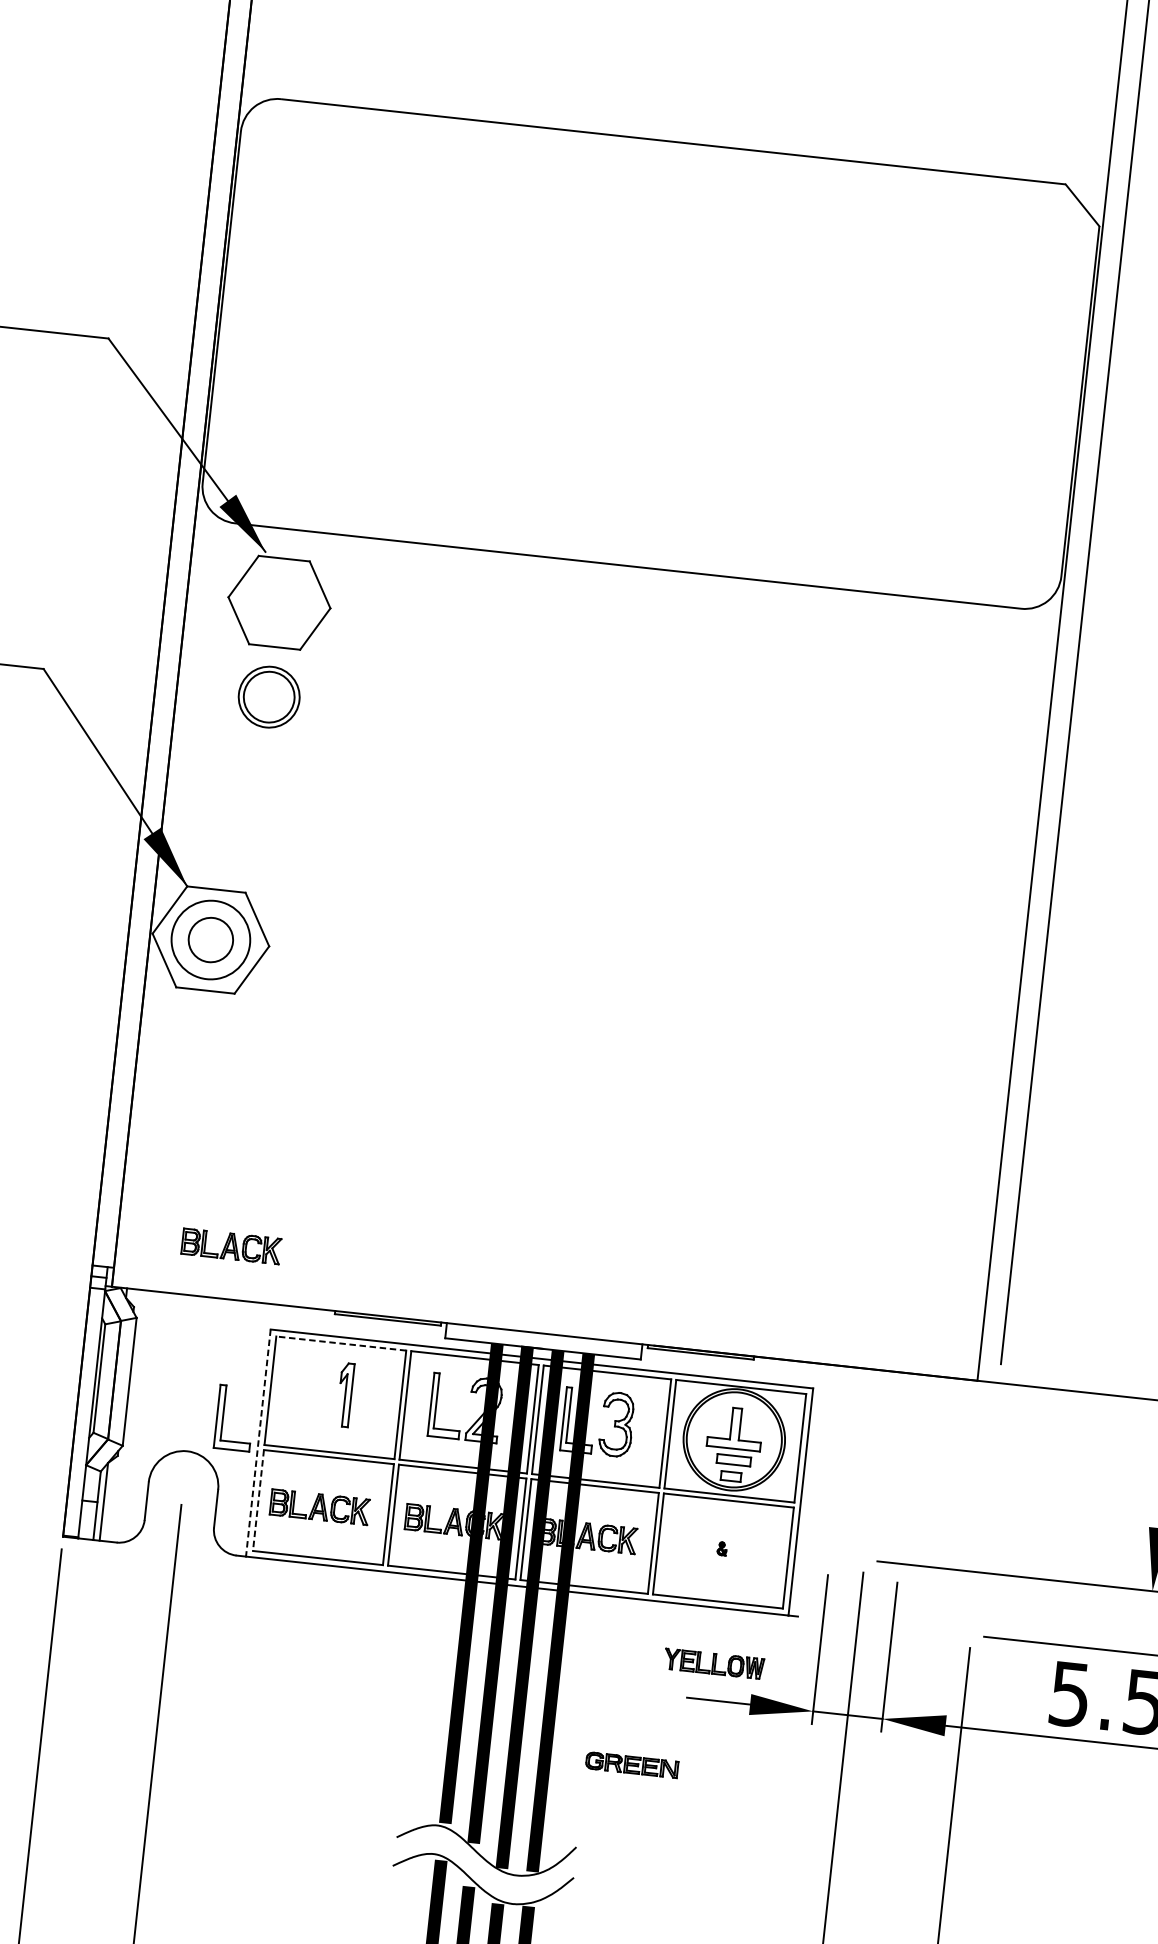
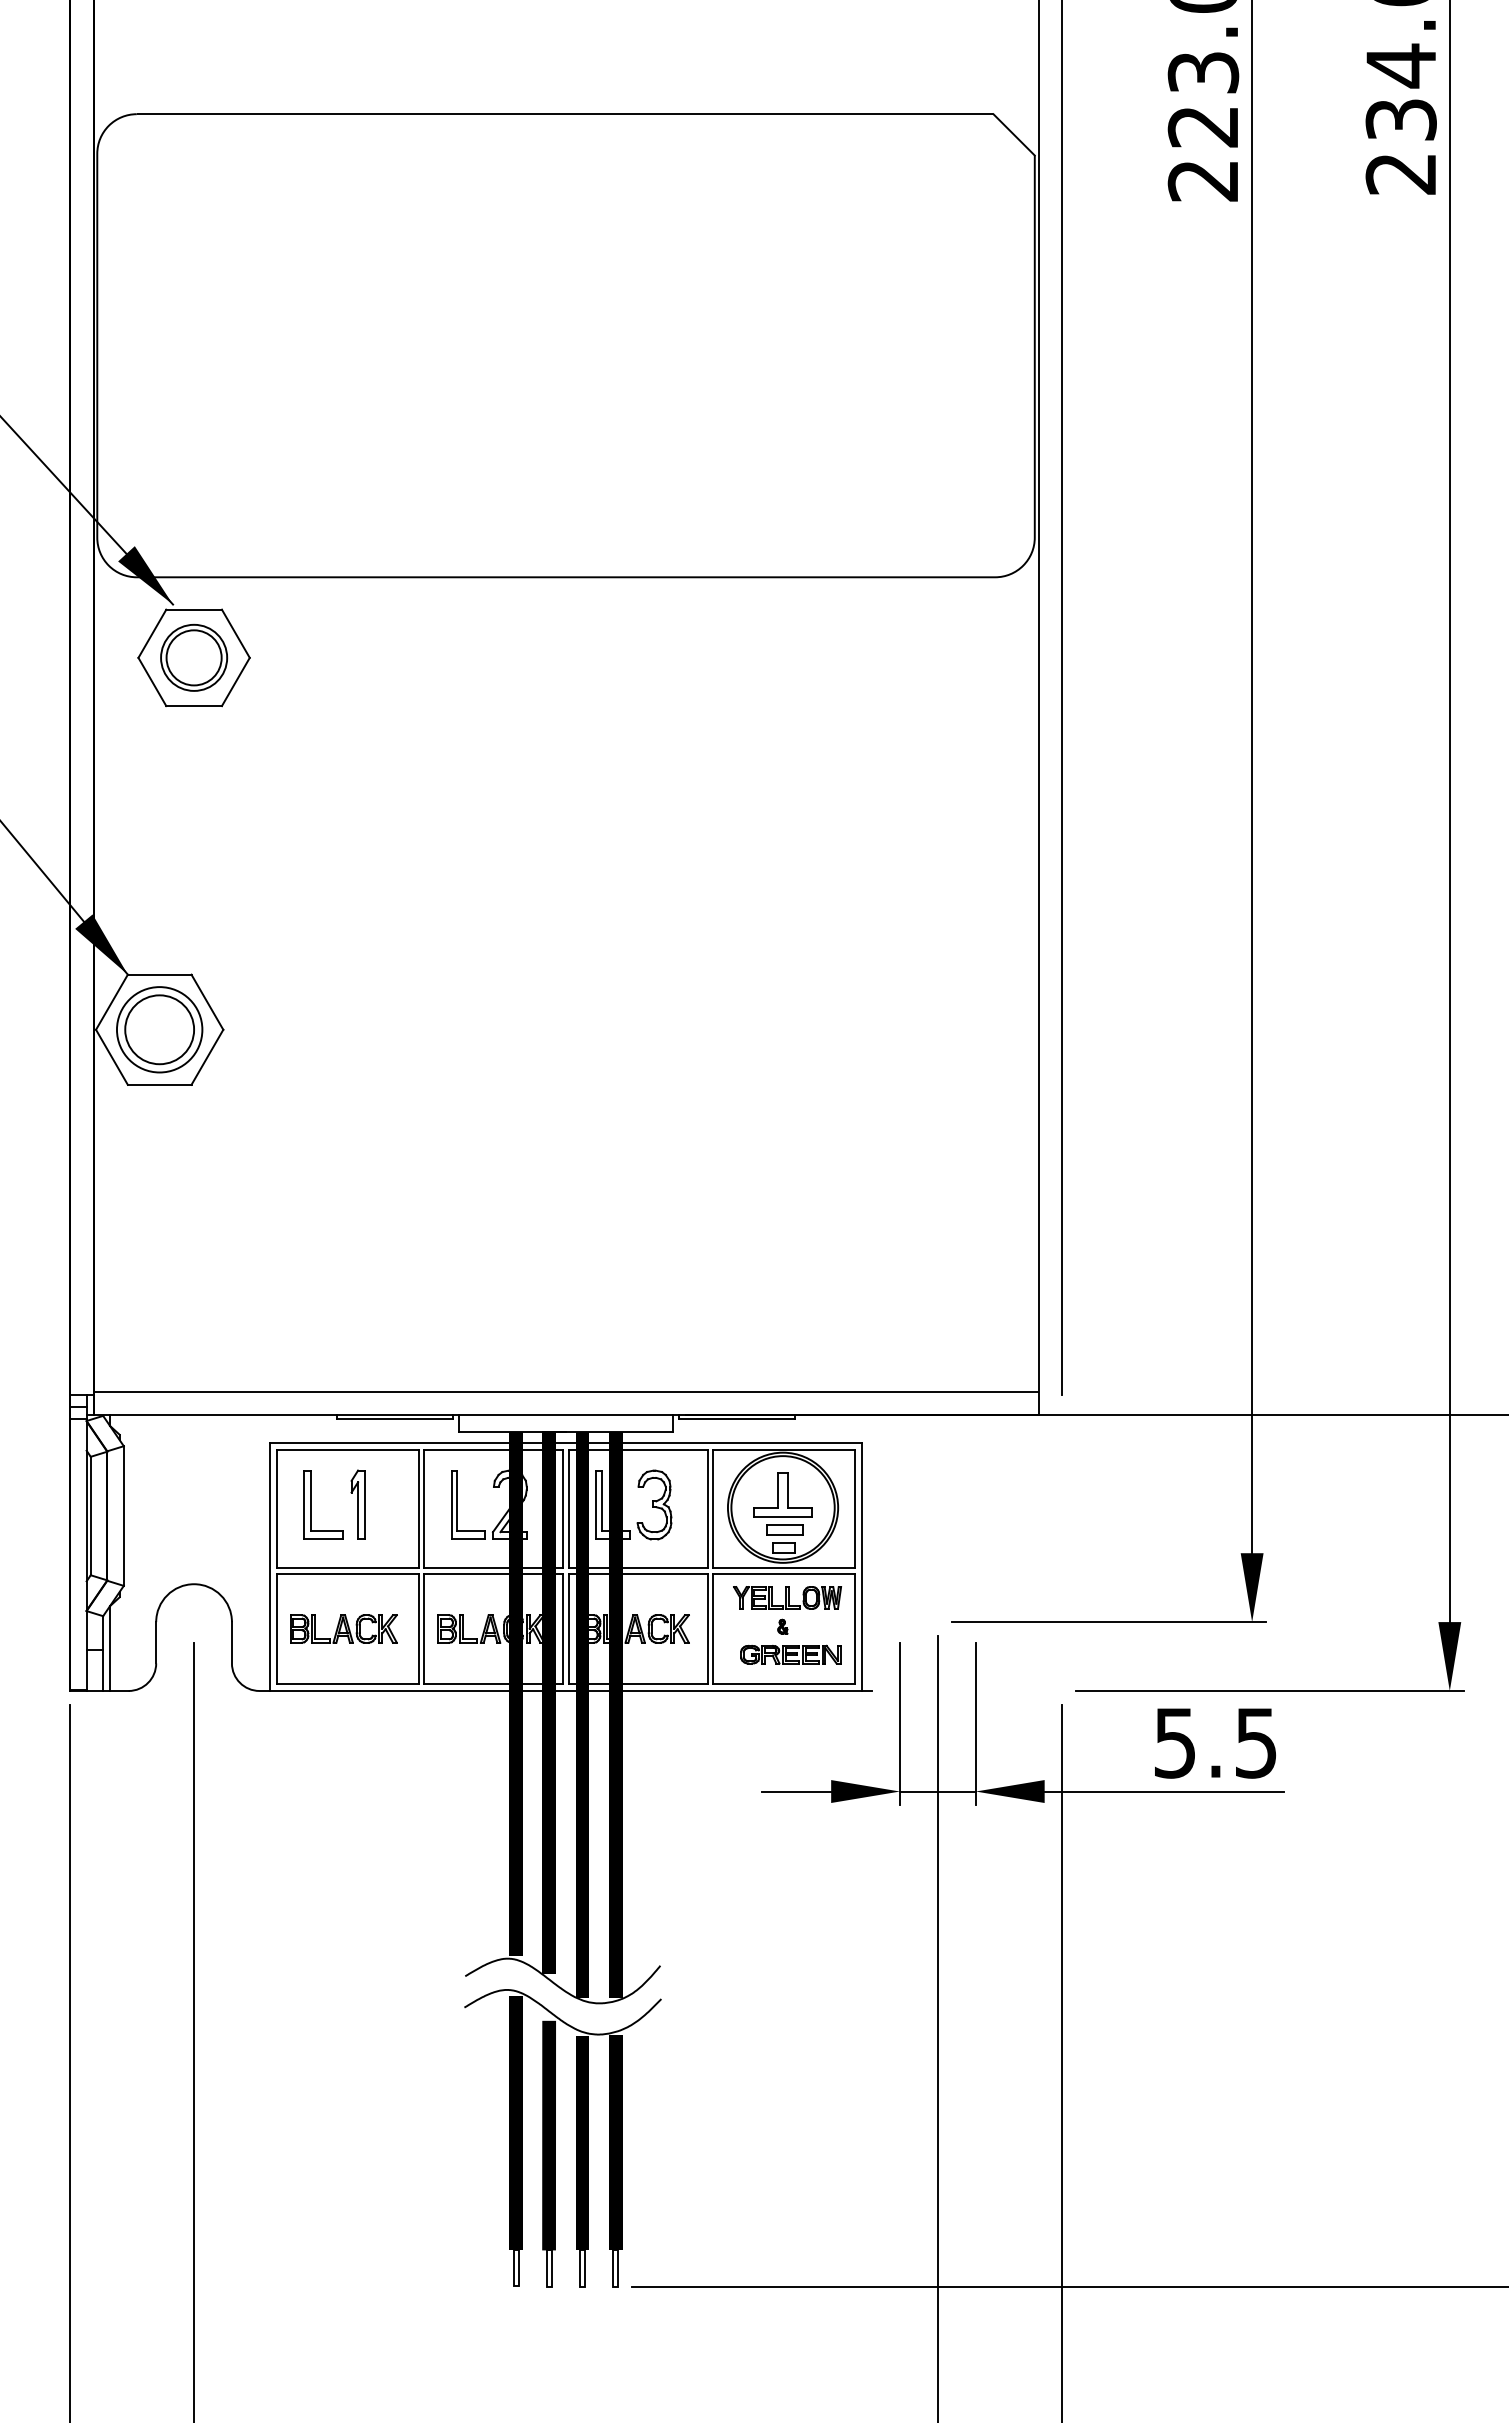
part: (269, 696) -> (194, 657), moved
circle: (210, 939) -> (159, 1029), size x1.43
part: (231, 1245) -> (217, 1357), removed
line: (546, 1312) -> (565, 1392), added
line: (341, 1343) -> (347, 1449), dashed -> solid
part: (223, 1416) -> (311, 1504), moved
line: (257, 1443) -> (269, 1567), dashed -> solid
line: (258, 1500) -> (276, 1629), dashed -> solid
part: (714, 1663) -> (787, 1597), moved
part: (631, 1764) -> (790, 1654), moved

